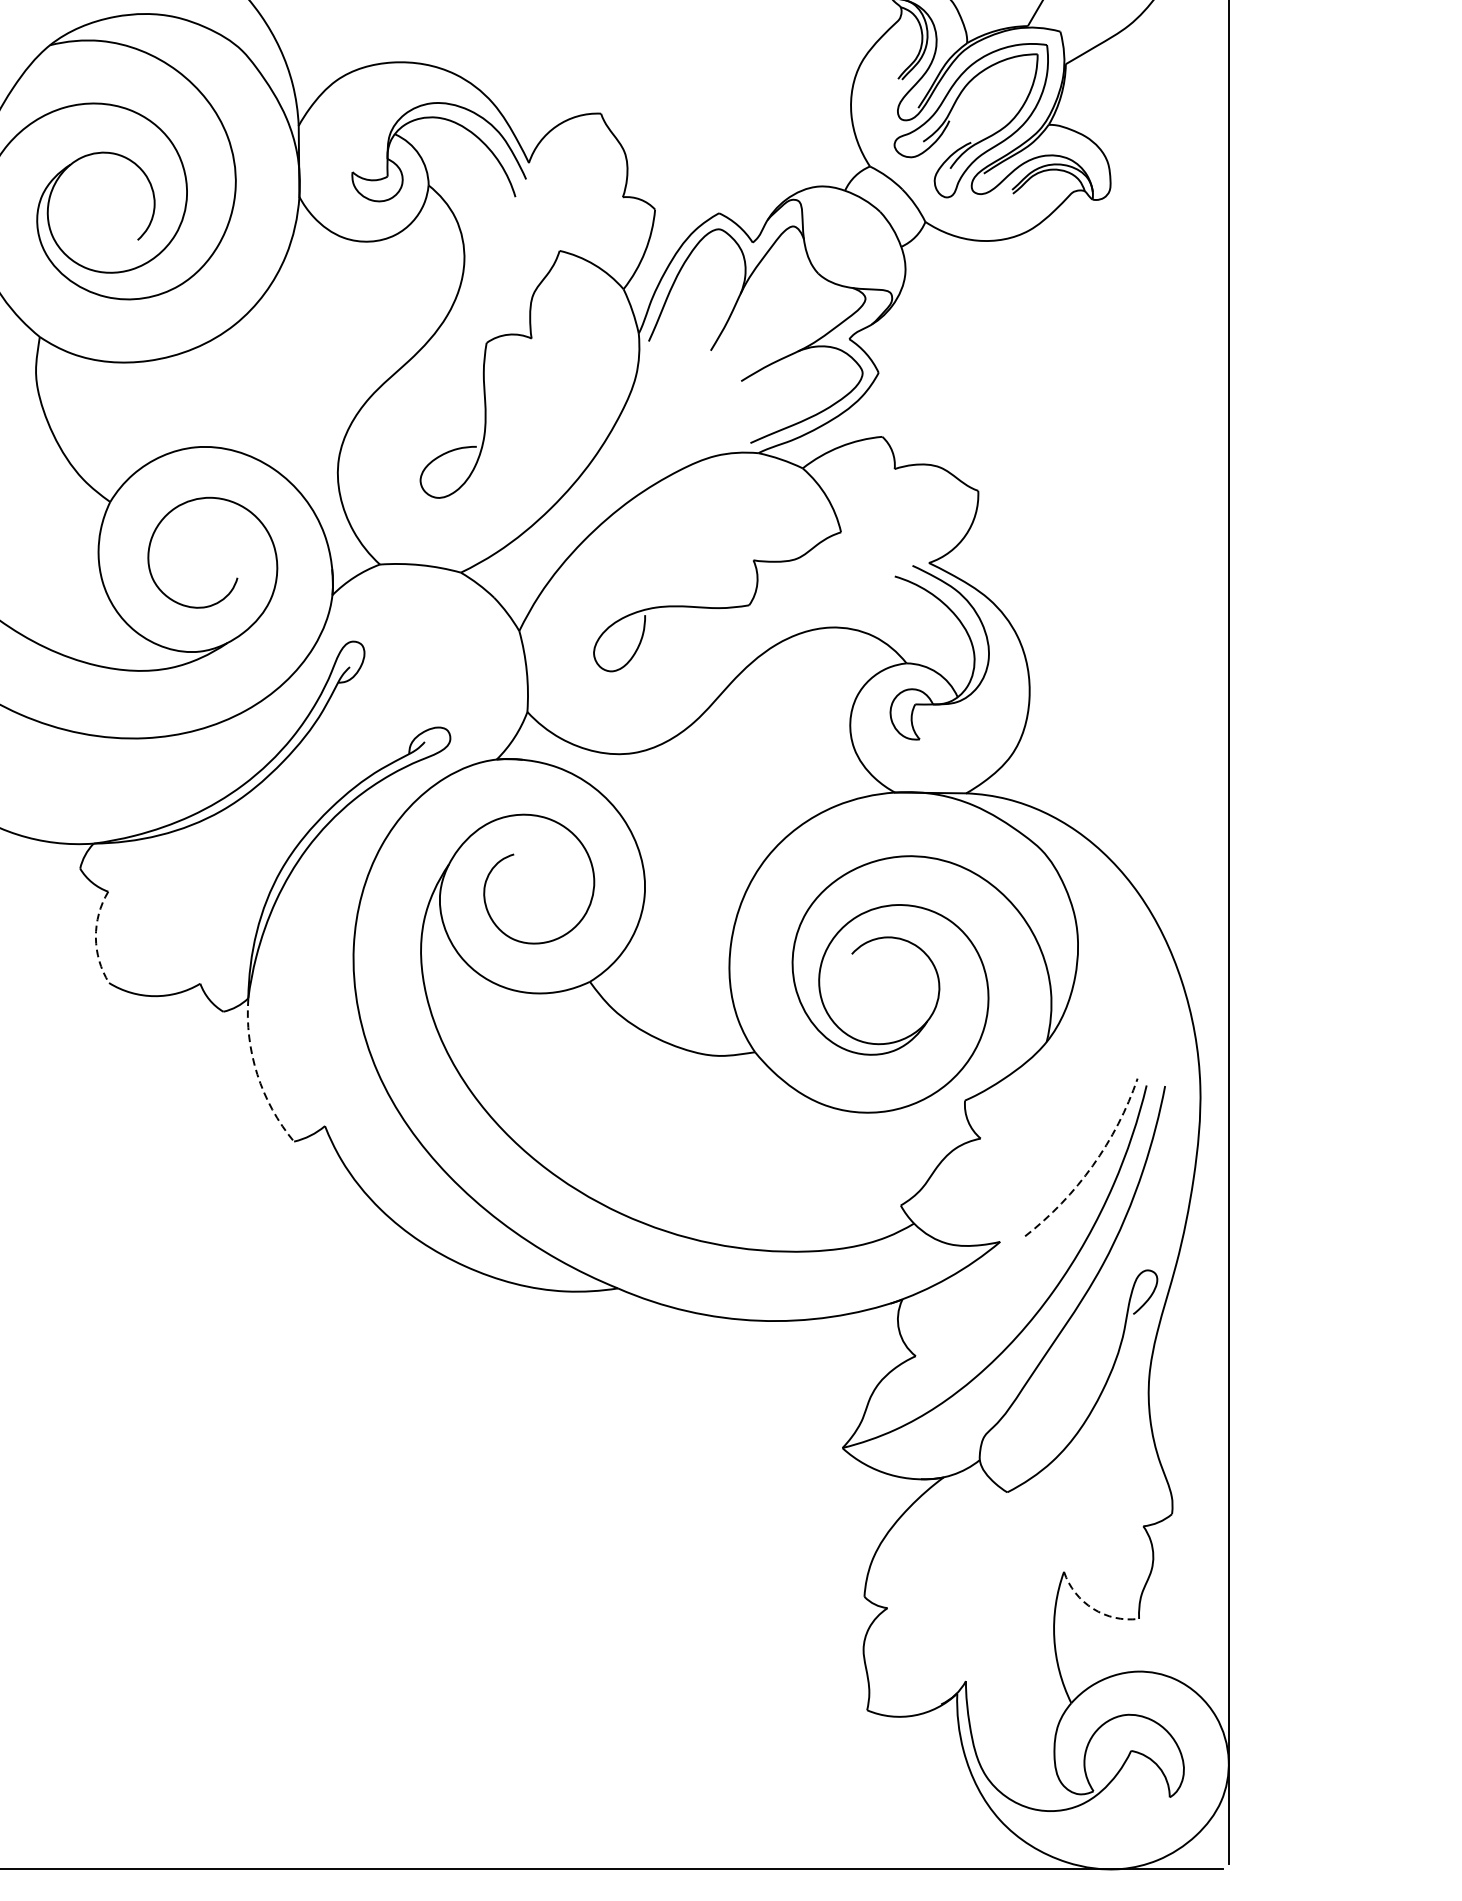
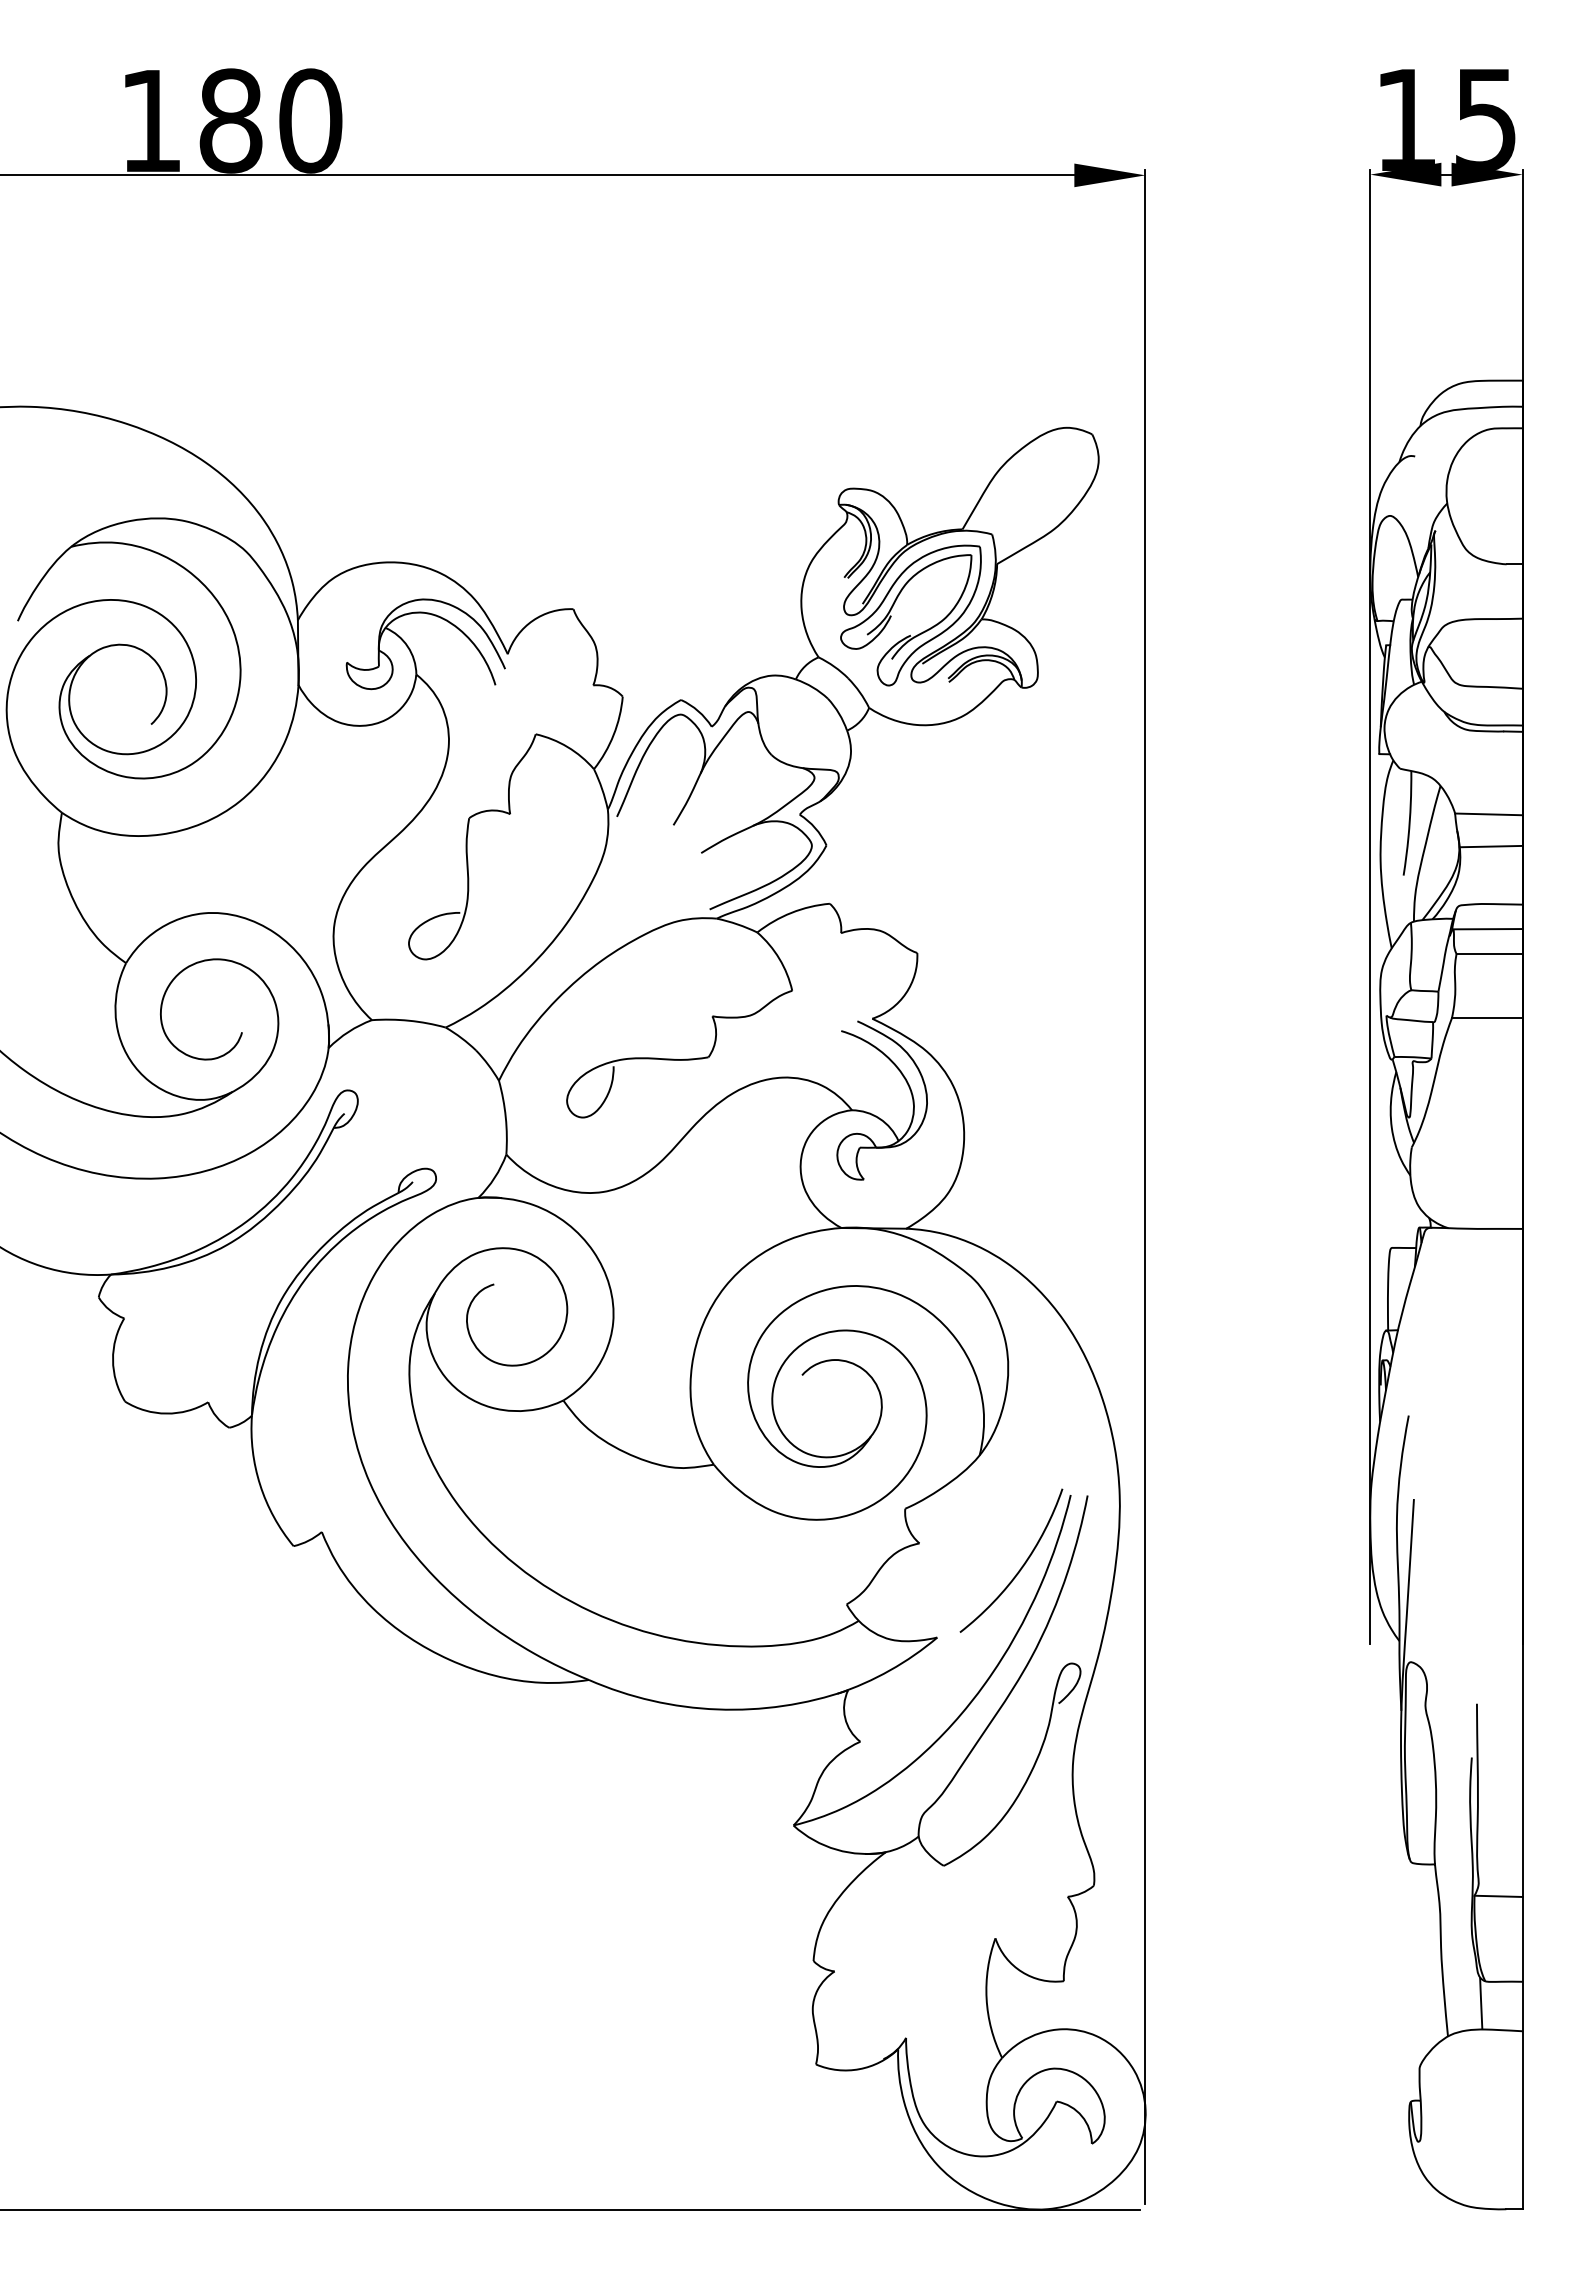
arc: (96, 937) -> (113, 1360), dashed -> solid
arc: (257, 1073) -> (260, 1484), dashed -> solid
arc: (1092, 1166) -> (1021, 1568), dashed -> solid
arc: (1093, 1608) -> (1022, 1971), dashed -> solid

